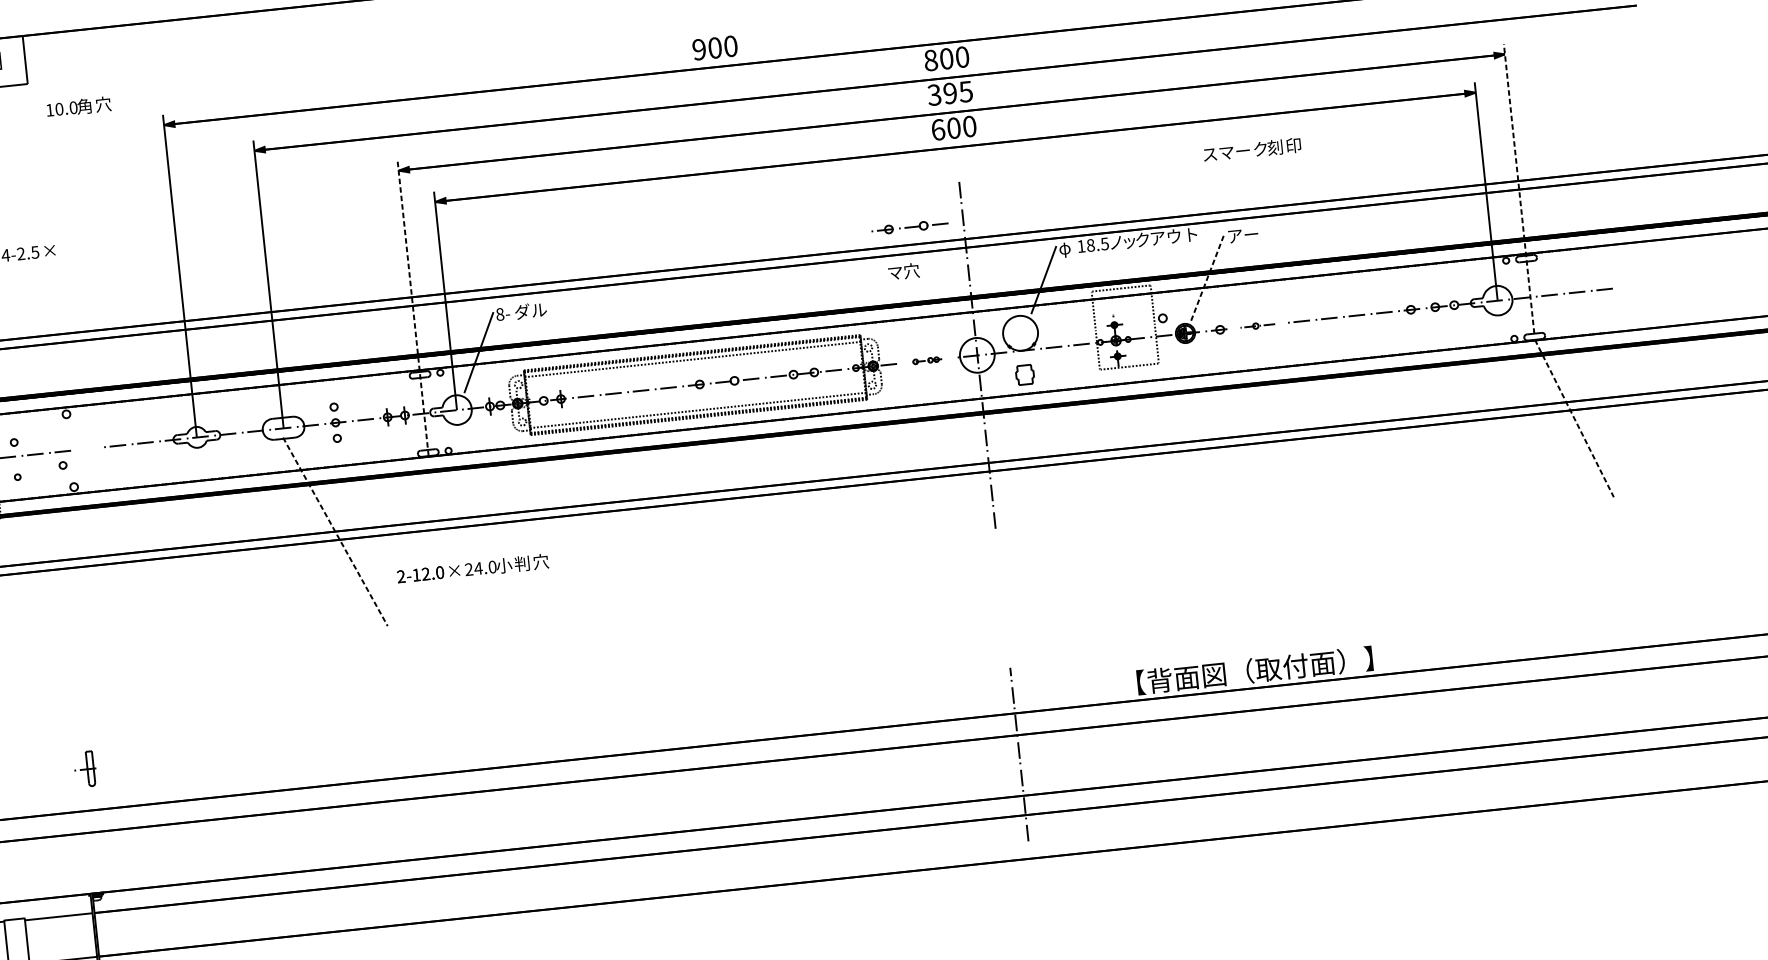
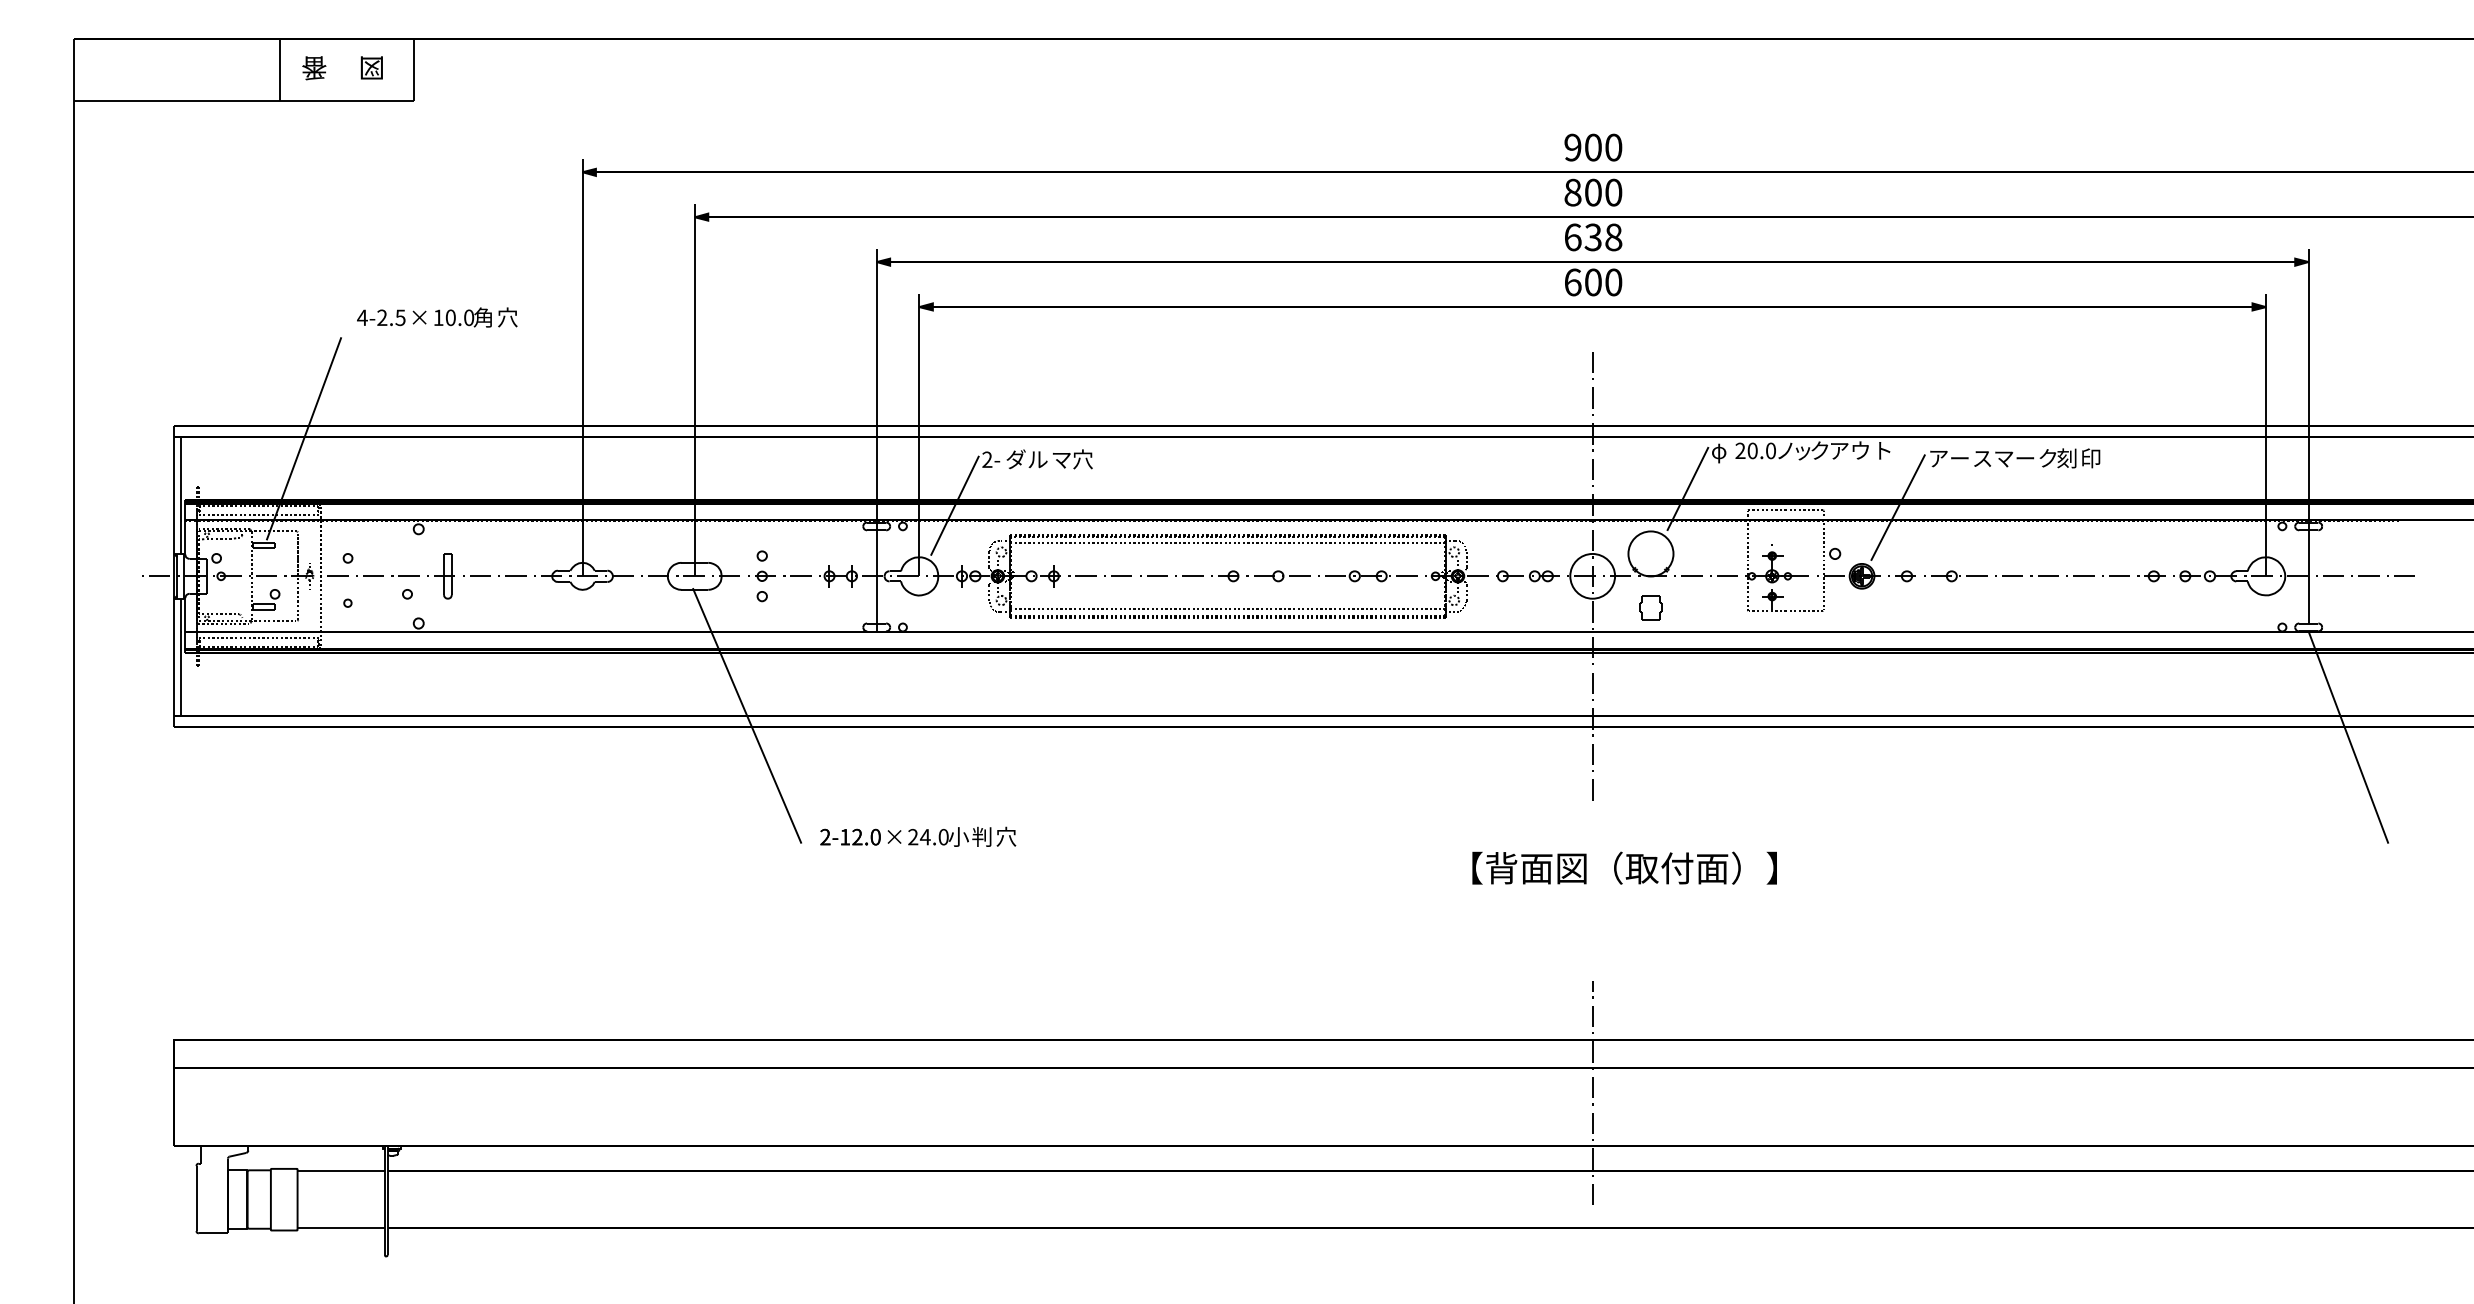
text: (715, 47) -> (1593, 147), moved
text: (950, 93) -> (1593, 237), 395 -> 638
text: (78, 107) -> (475, 317), moved
text: (1252, 150) -> (2037, 458), moved
line: (1518, 188) -> (2308, 435), dashed -> solid
part: (909, 227) -> (1523, 403), removed
text: (1092, 244) -> (1755, 450), 18.5 -> 20.0
text: (903, 271) -> (1072, 459), moved
line: (1208, 277) -> (1898, 507), dashed -> solid
line: (412, 307) -> (876, 439), dashed -> solid
text: (500, 314) -> (987, 459), 8- -> 2-
part: (1257, 326) -> (1955, 576), size x1.43
part: (926, 360) -> (1527, 576), size x1.67
line: (1574, 419) -> (2348, 738), dashed -> solid
line: (335, 531) -> (747, 715), dashed -> solid
text: (473, 568) -> (918, 836), moved
text: (1254, 670) -> (1624, 867), moved
part: (84, 769) -> (440, 576), moved

